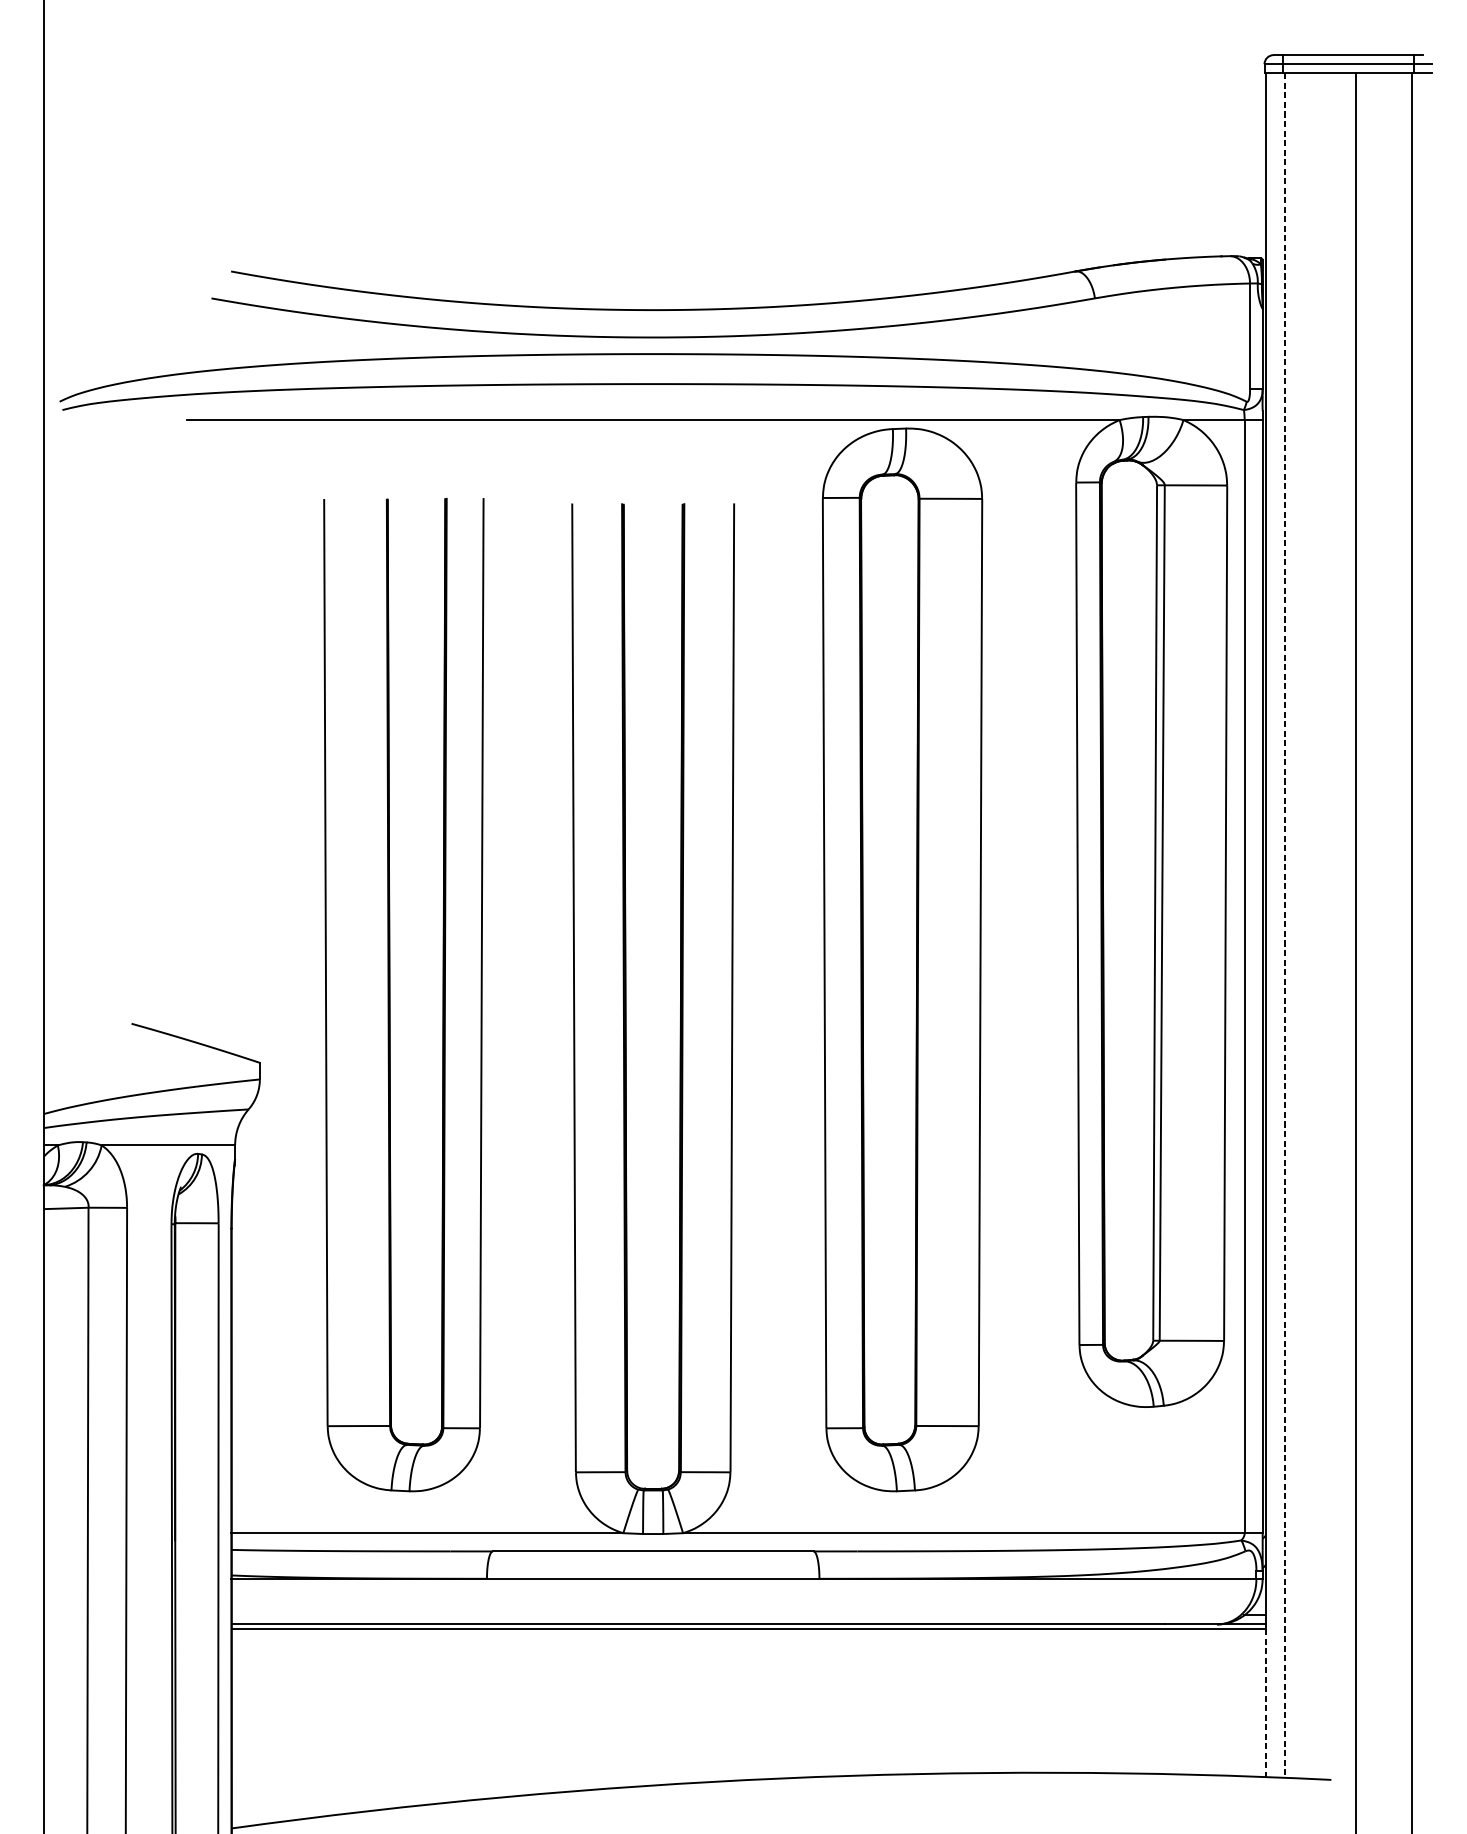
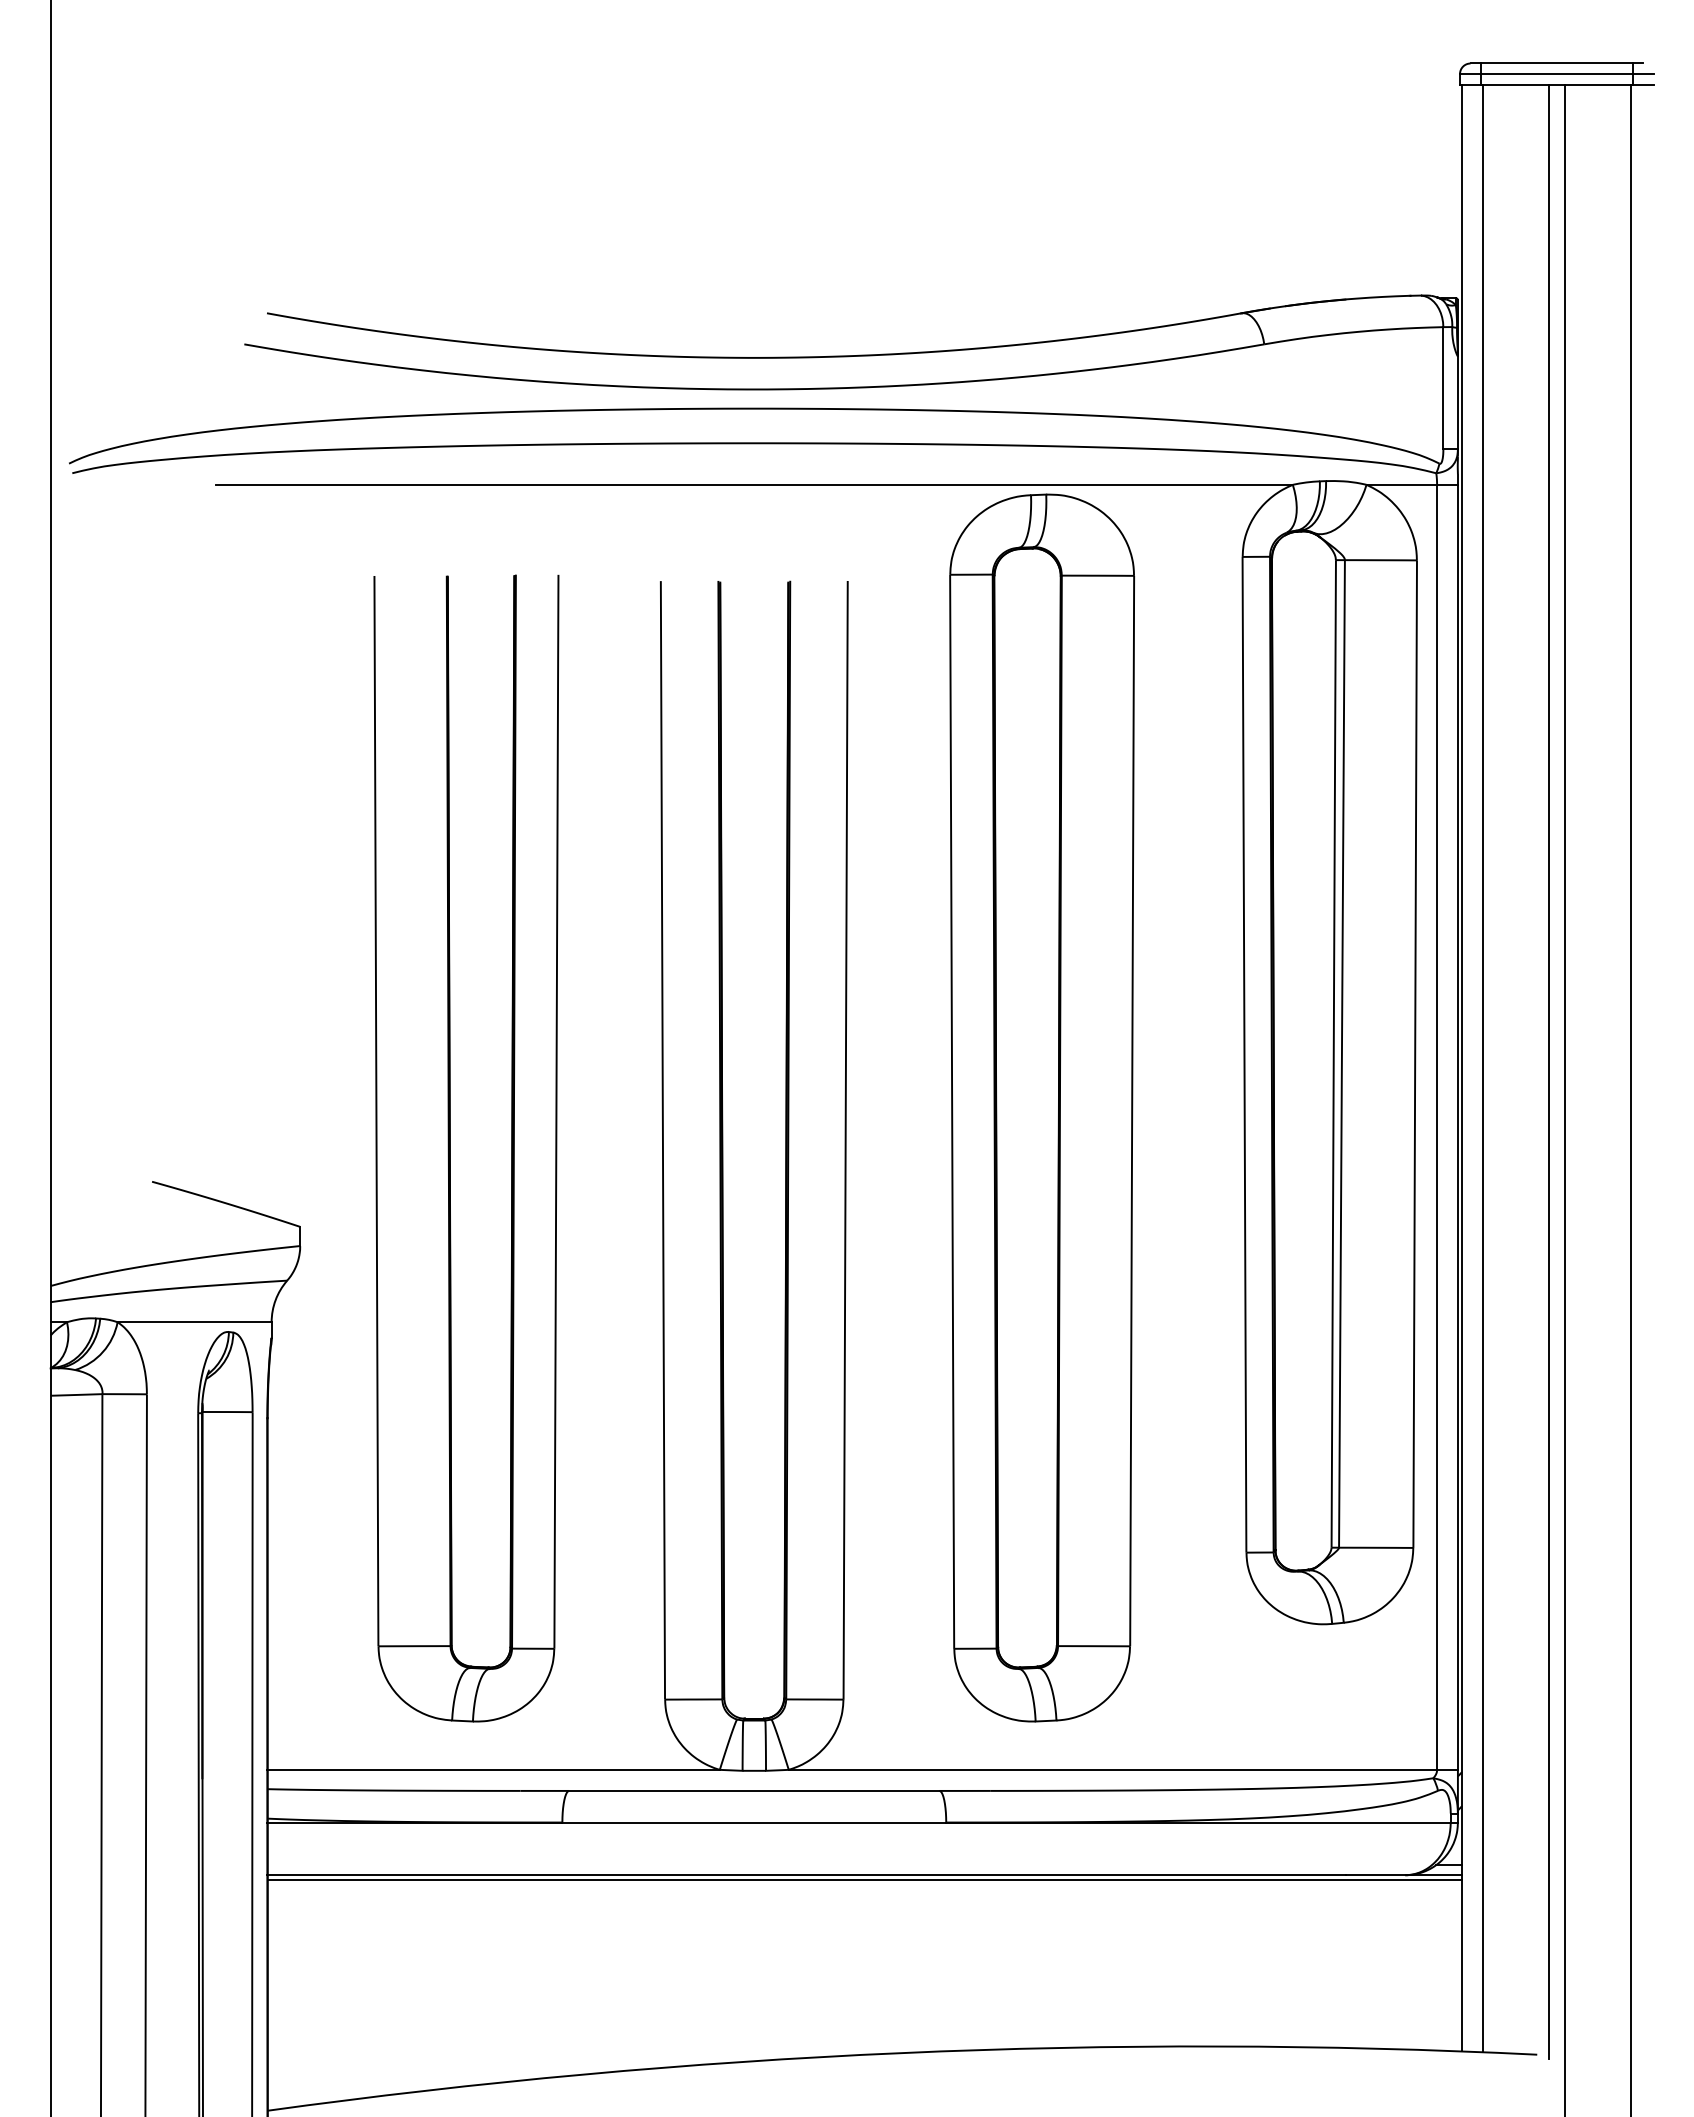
line: (1284, 925) -> (1483, 1068), dashed -> solid
line: (1341, 928) -> (1548, 1071), added
line: (1266, 1703) -> (1462, 1966), dashed -> solid

